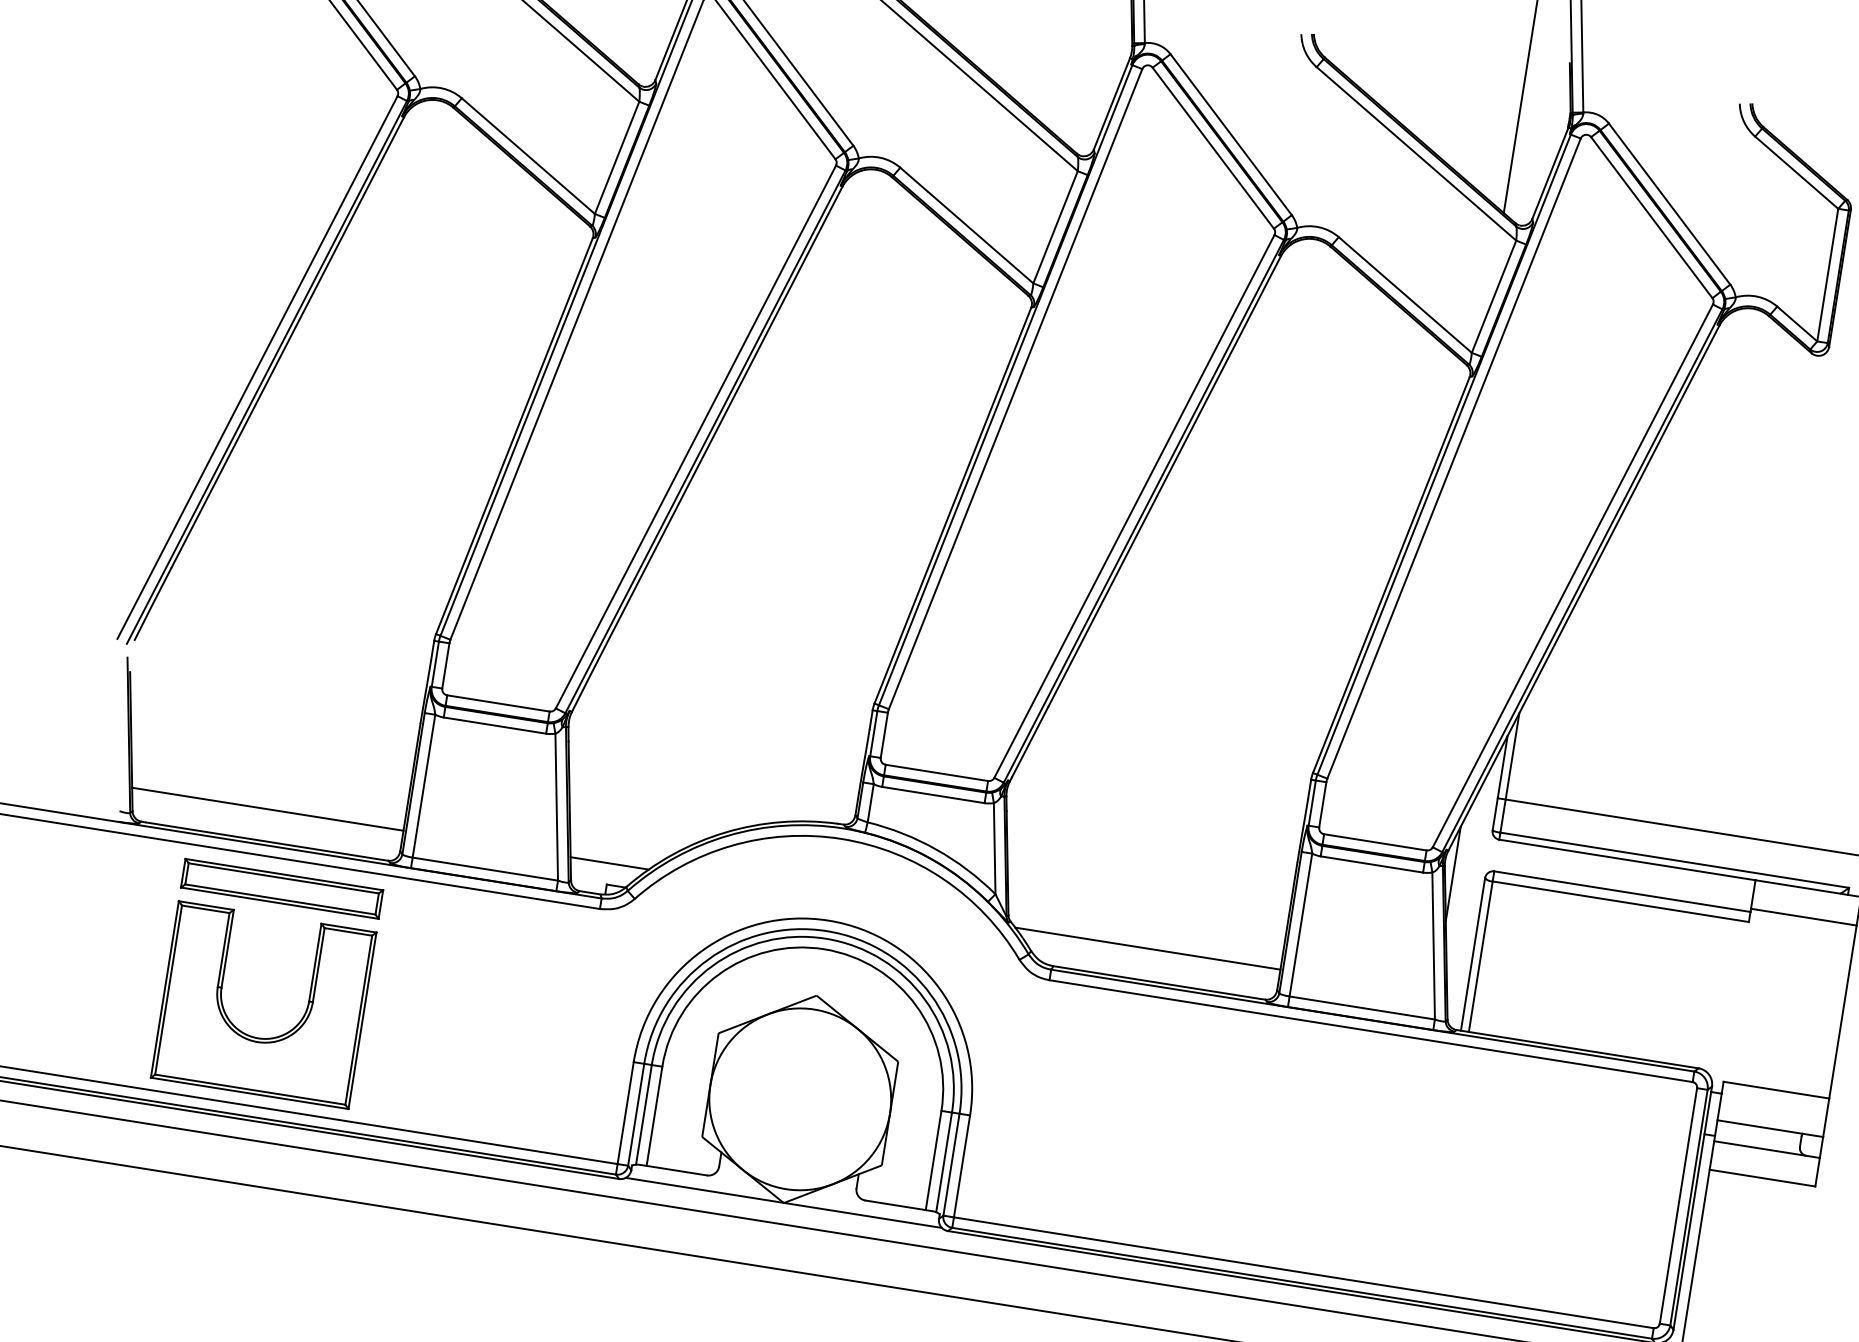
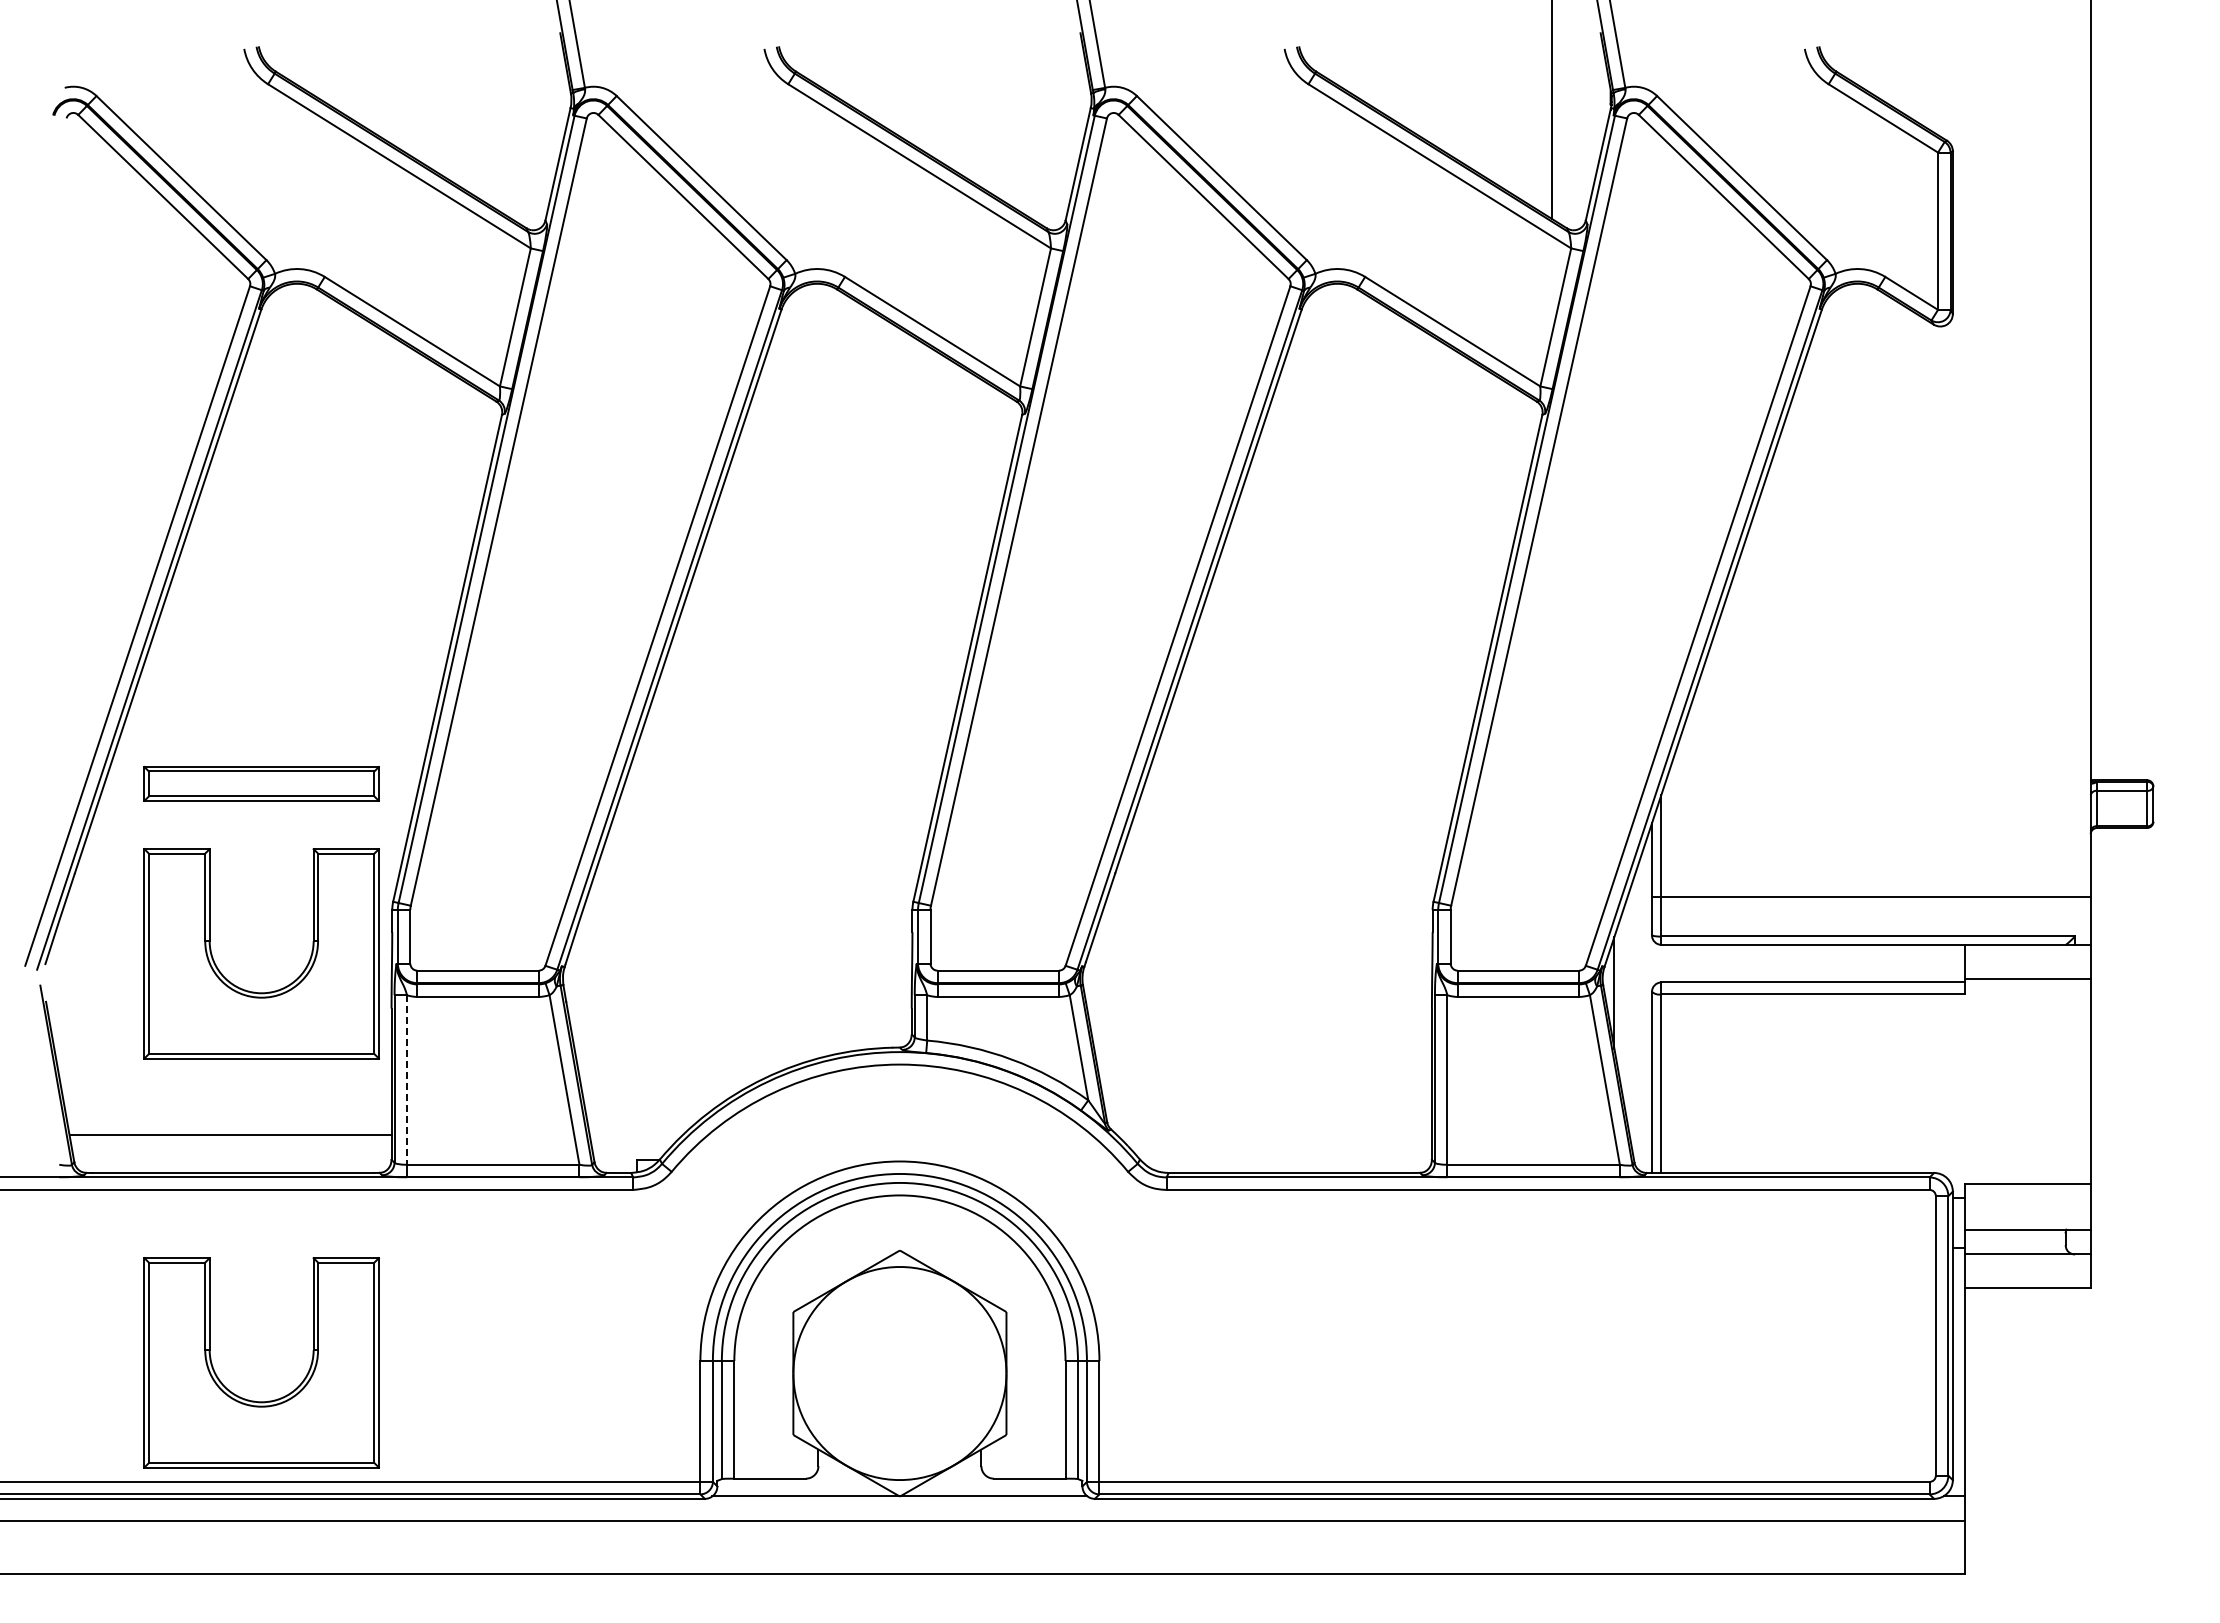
part: (307, 691) -> (254, 991), added
line: (424, 786) -> (407, 1080), solid -> dashed
line: (609, 863) -> (635, 1135), removed
part: (282, 888) -> (261, 783), moved
line: (1147, 948) -> (1274, 1135), removed

